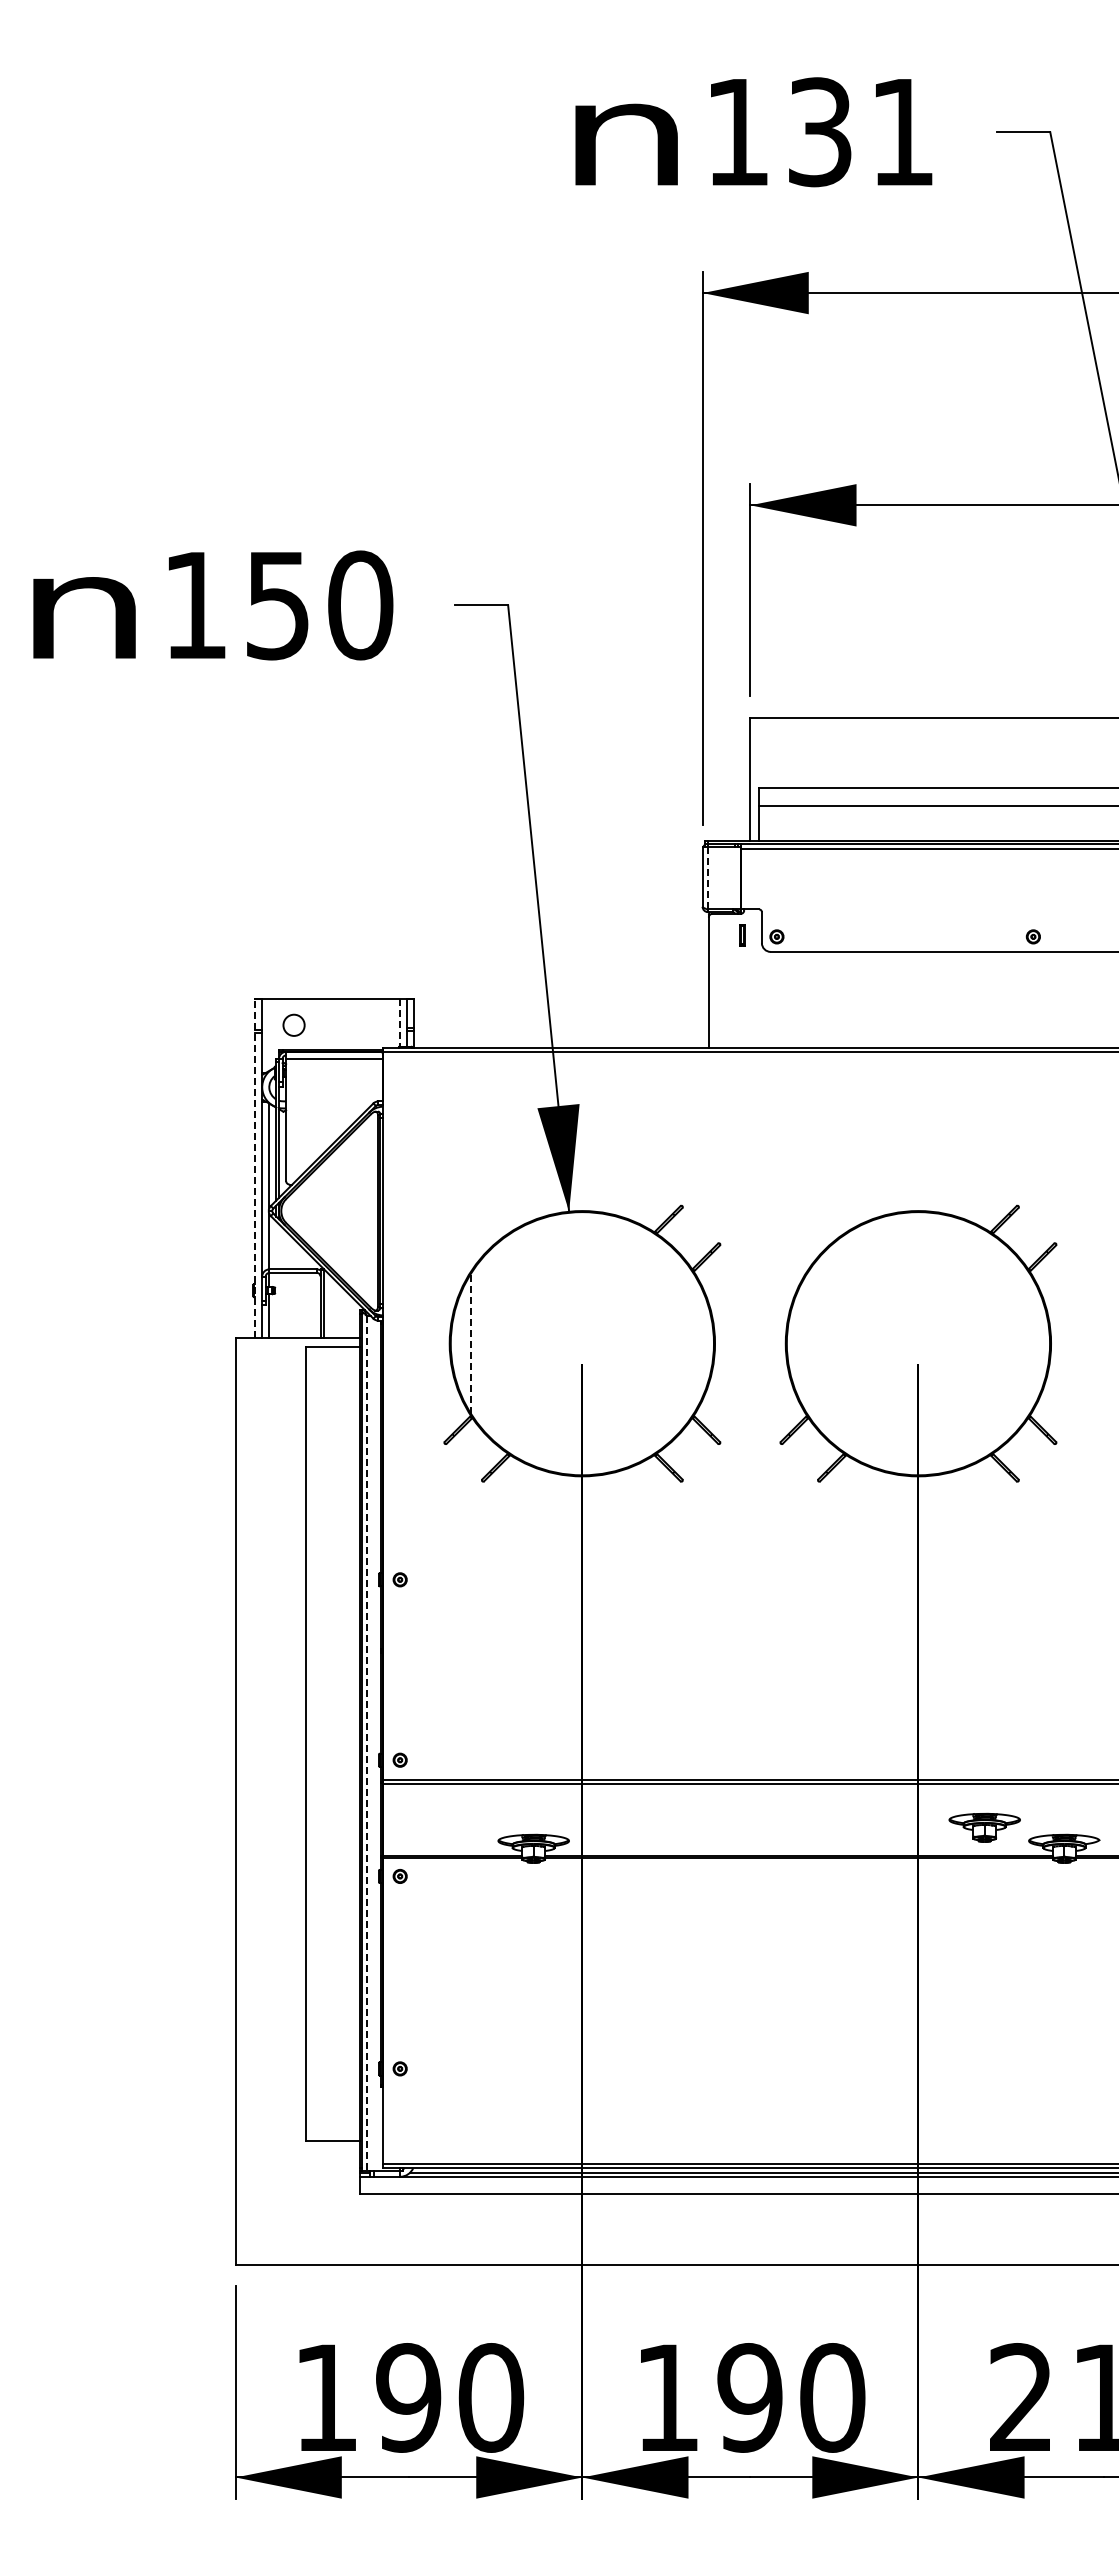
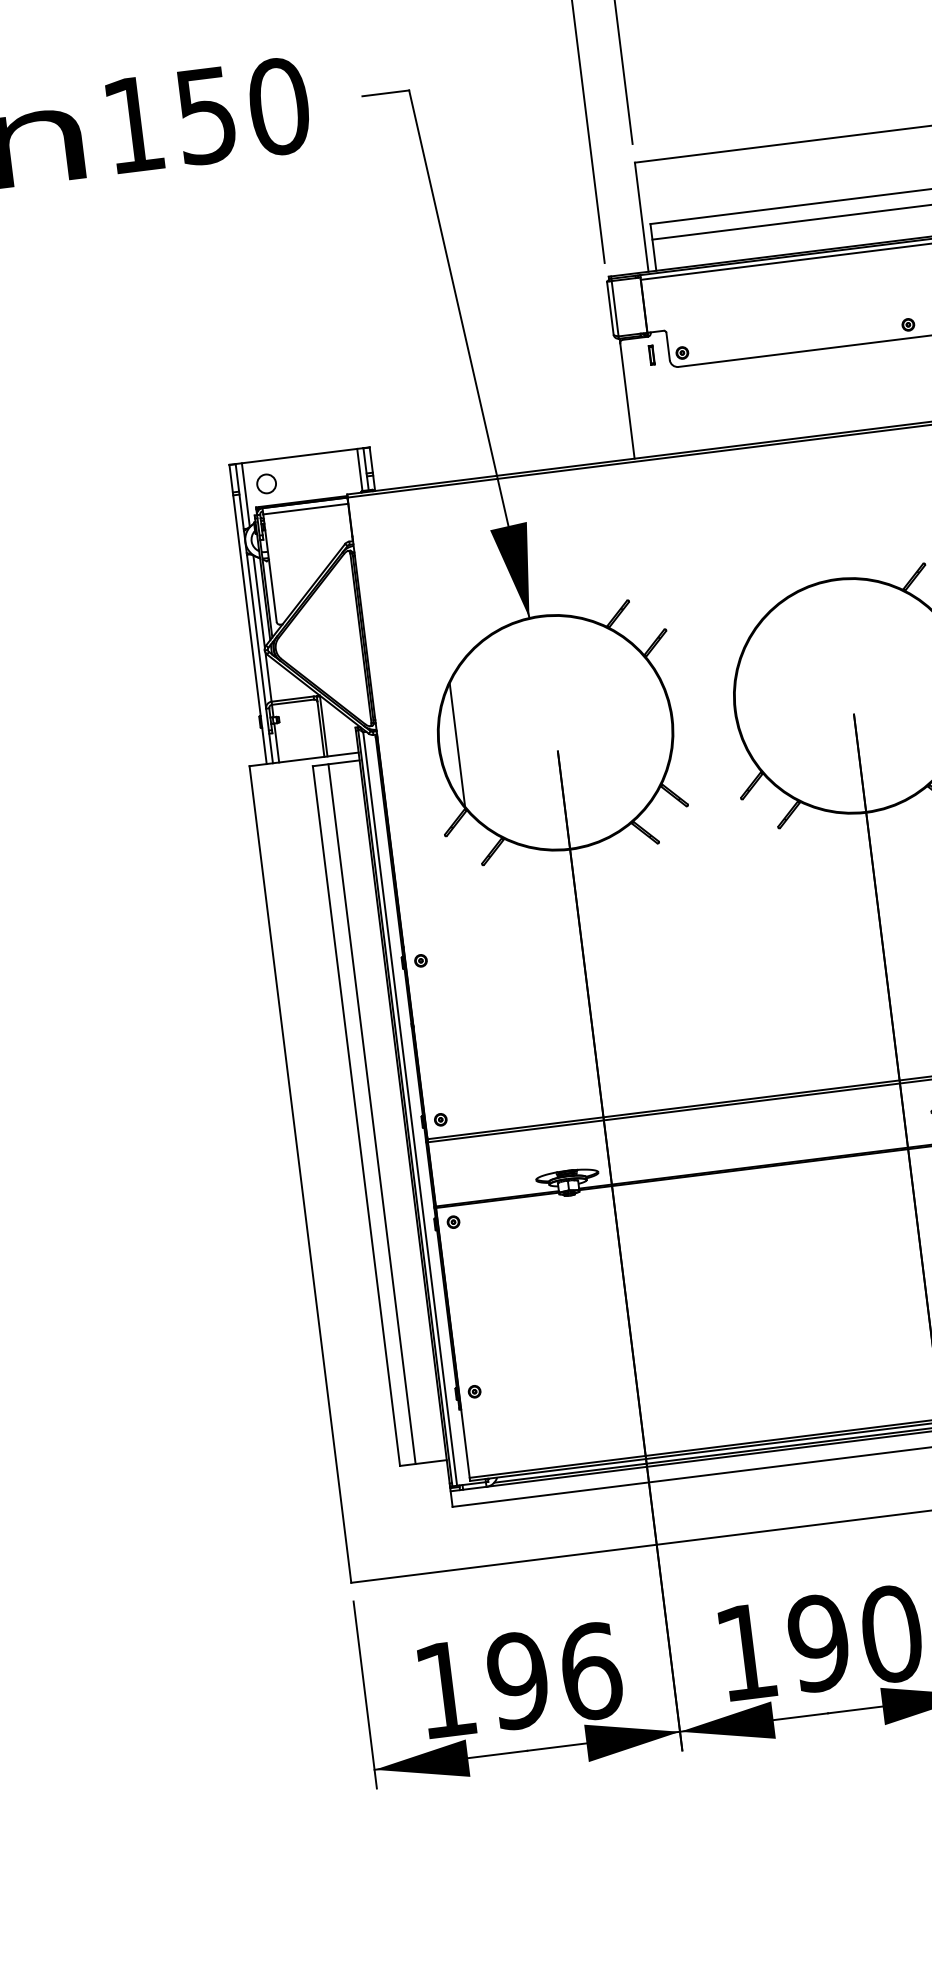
line: (707, 878) -> (614, 309), dashed -> solid
line: (400, 1022) -> (360, 469), dashed -> solid
line: (269, 1034) -> (245, 494), added
line: (255, 1168) -> (248, 614), dashed -> solid
line: (470, 1343) -> (457, 744), dashed -> solid
line: (367, 1743) -> (410, 1108), dashed -> solid
line: (324, 1744) -> (372, 1114), added
text: (491, 2397) -> (591, 1671), 190 -> 196

